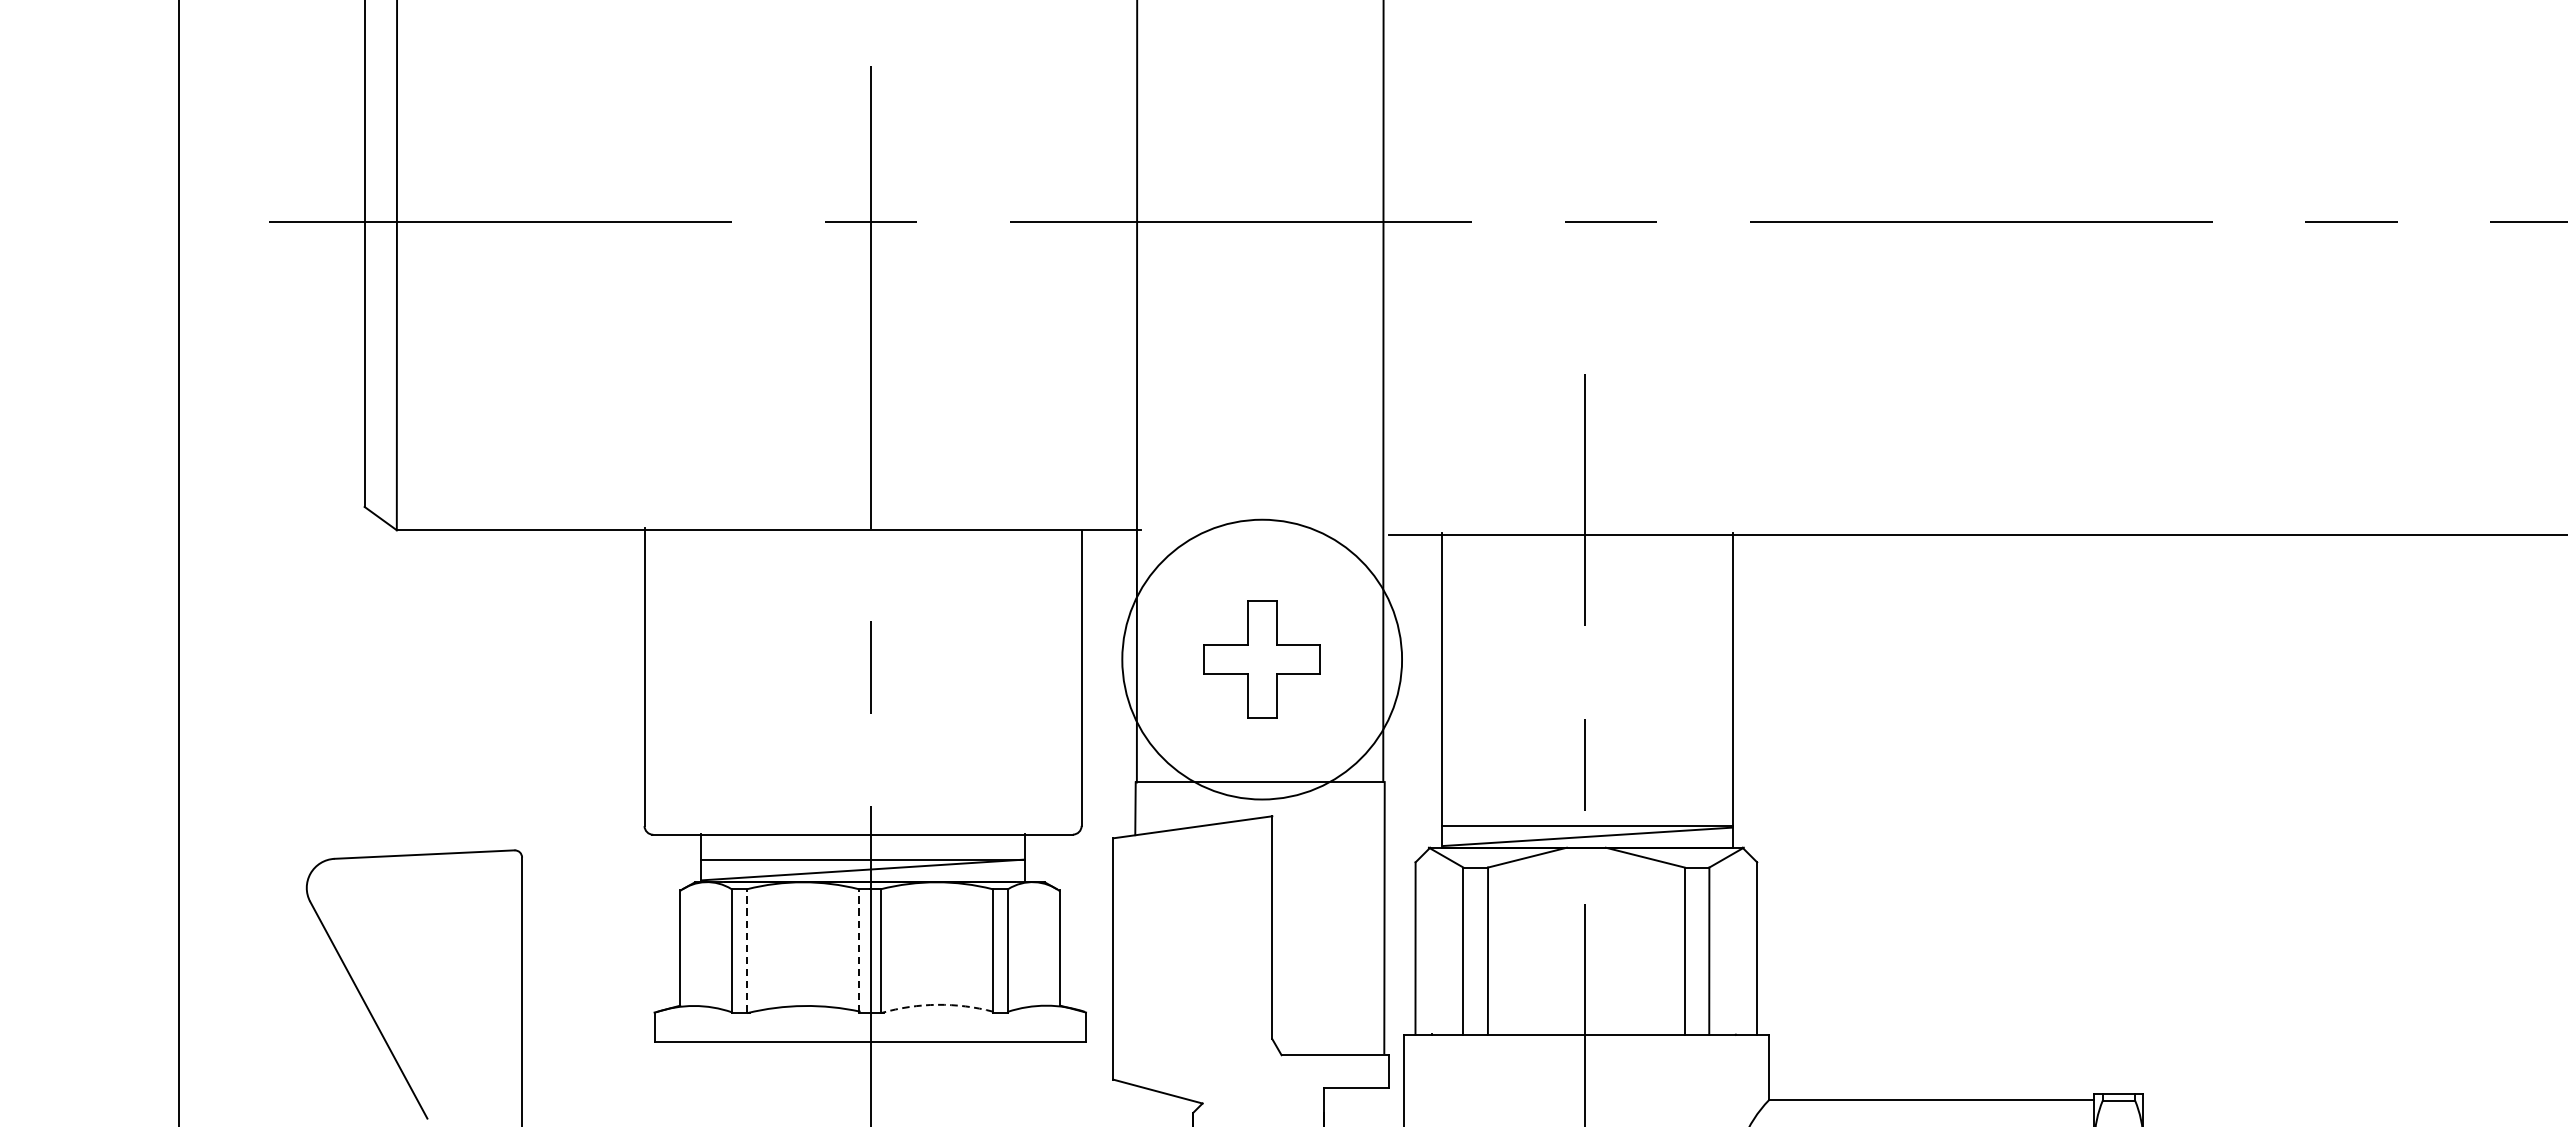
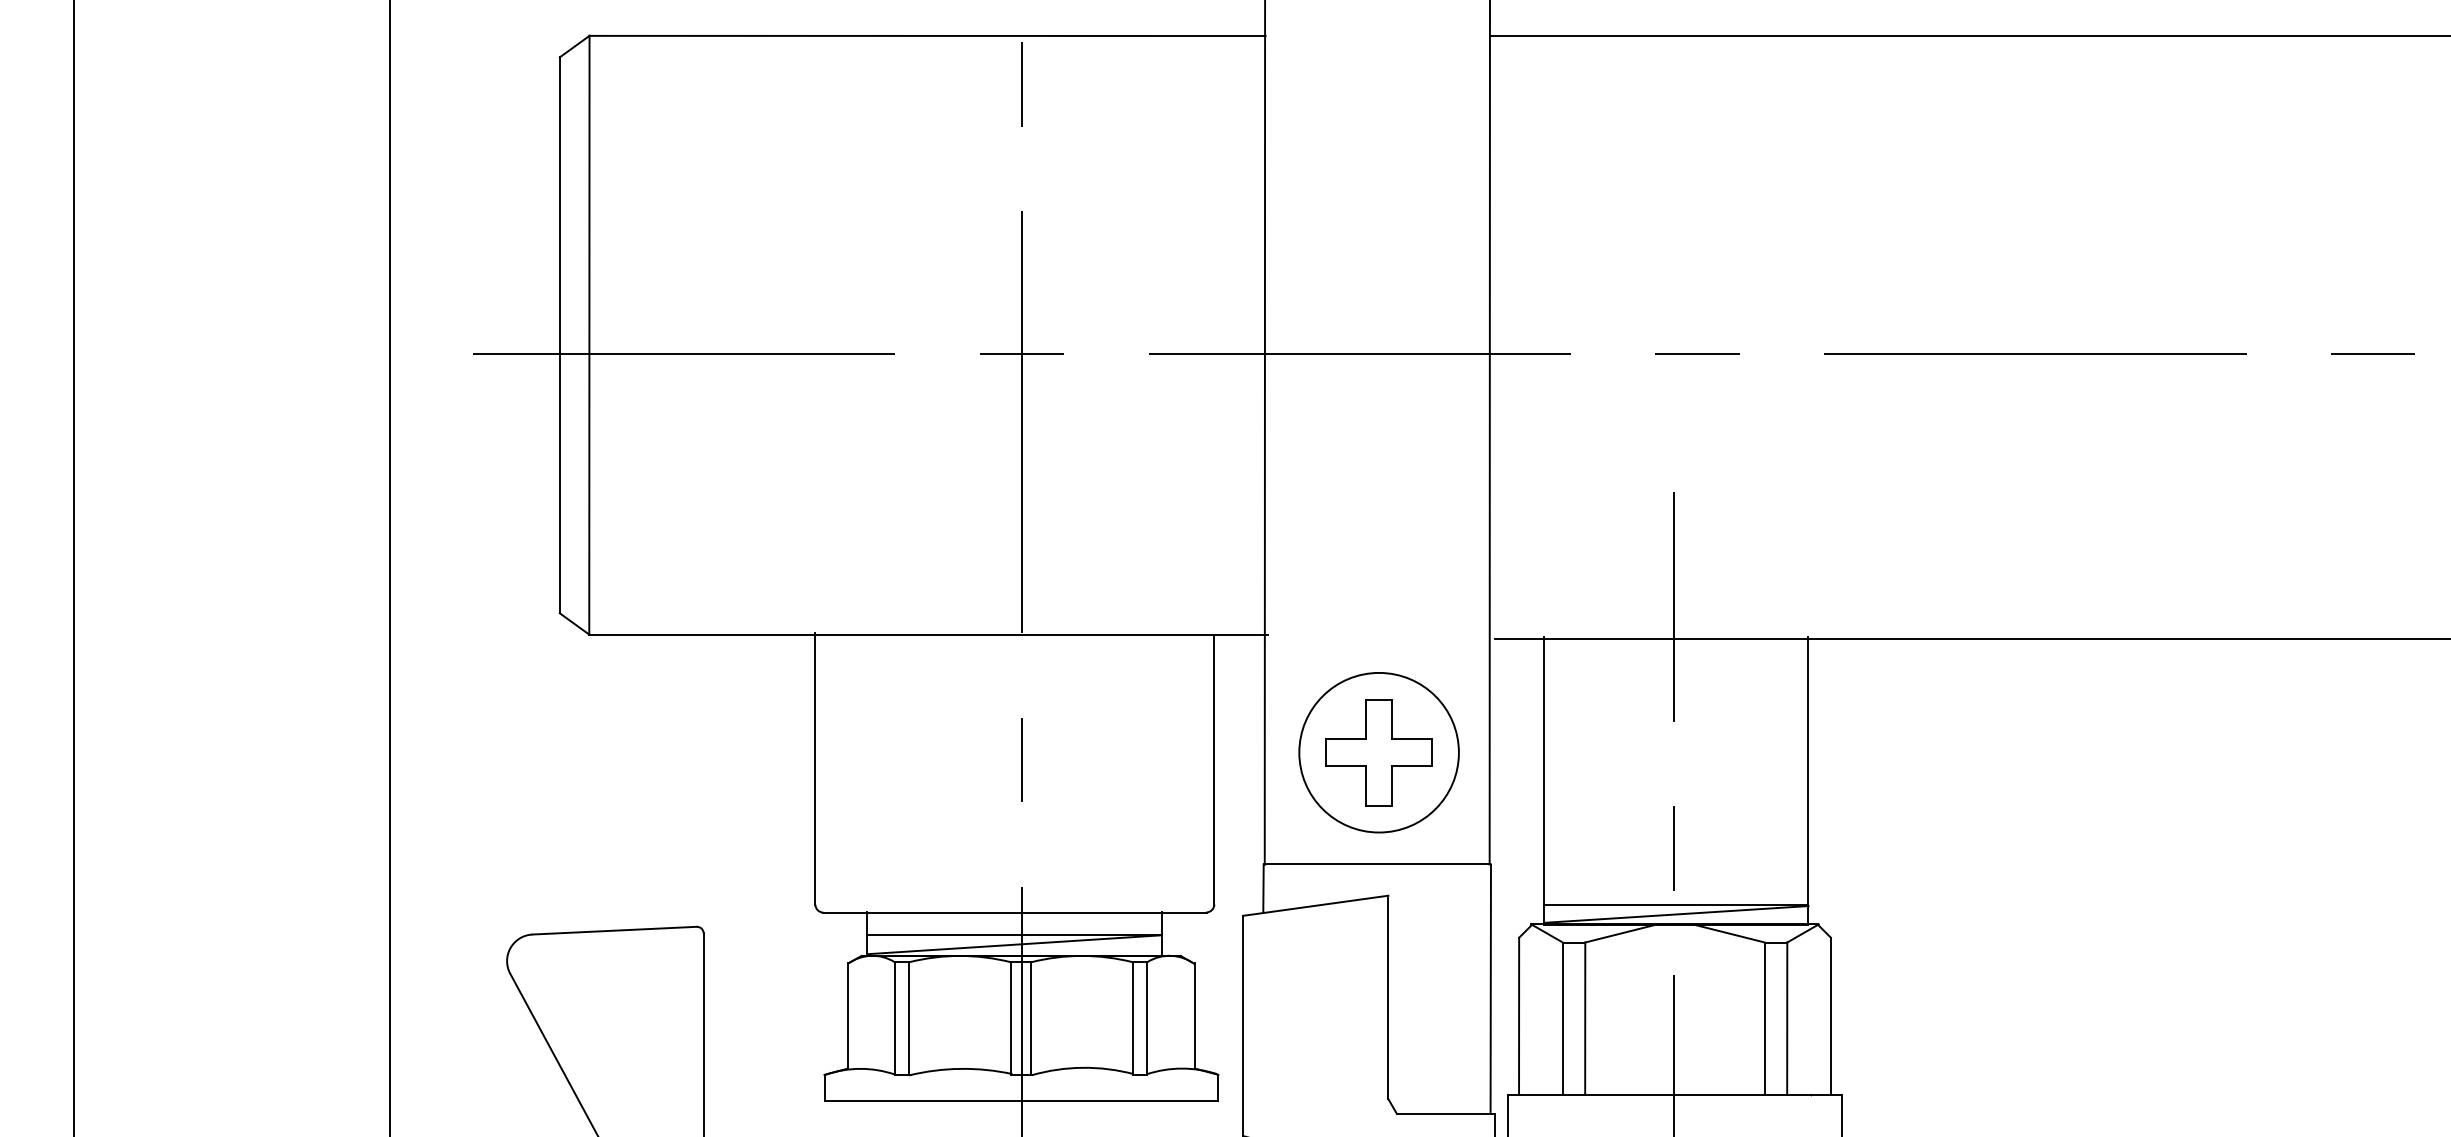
circle: (1261, 659) -> (1378, 752), size x0.62
line: (747, 950) -> (909, 1018), dashed -> solid
line: (858, 950) -> (1010, 1018), dashed -> solid
arc: (937, 1004) -> (1082, 1067), dashed -> solid

